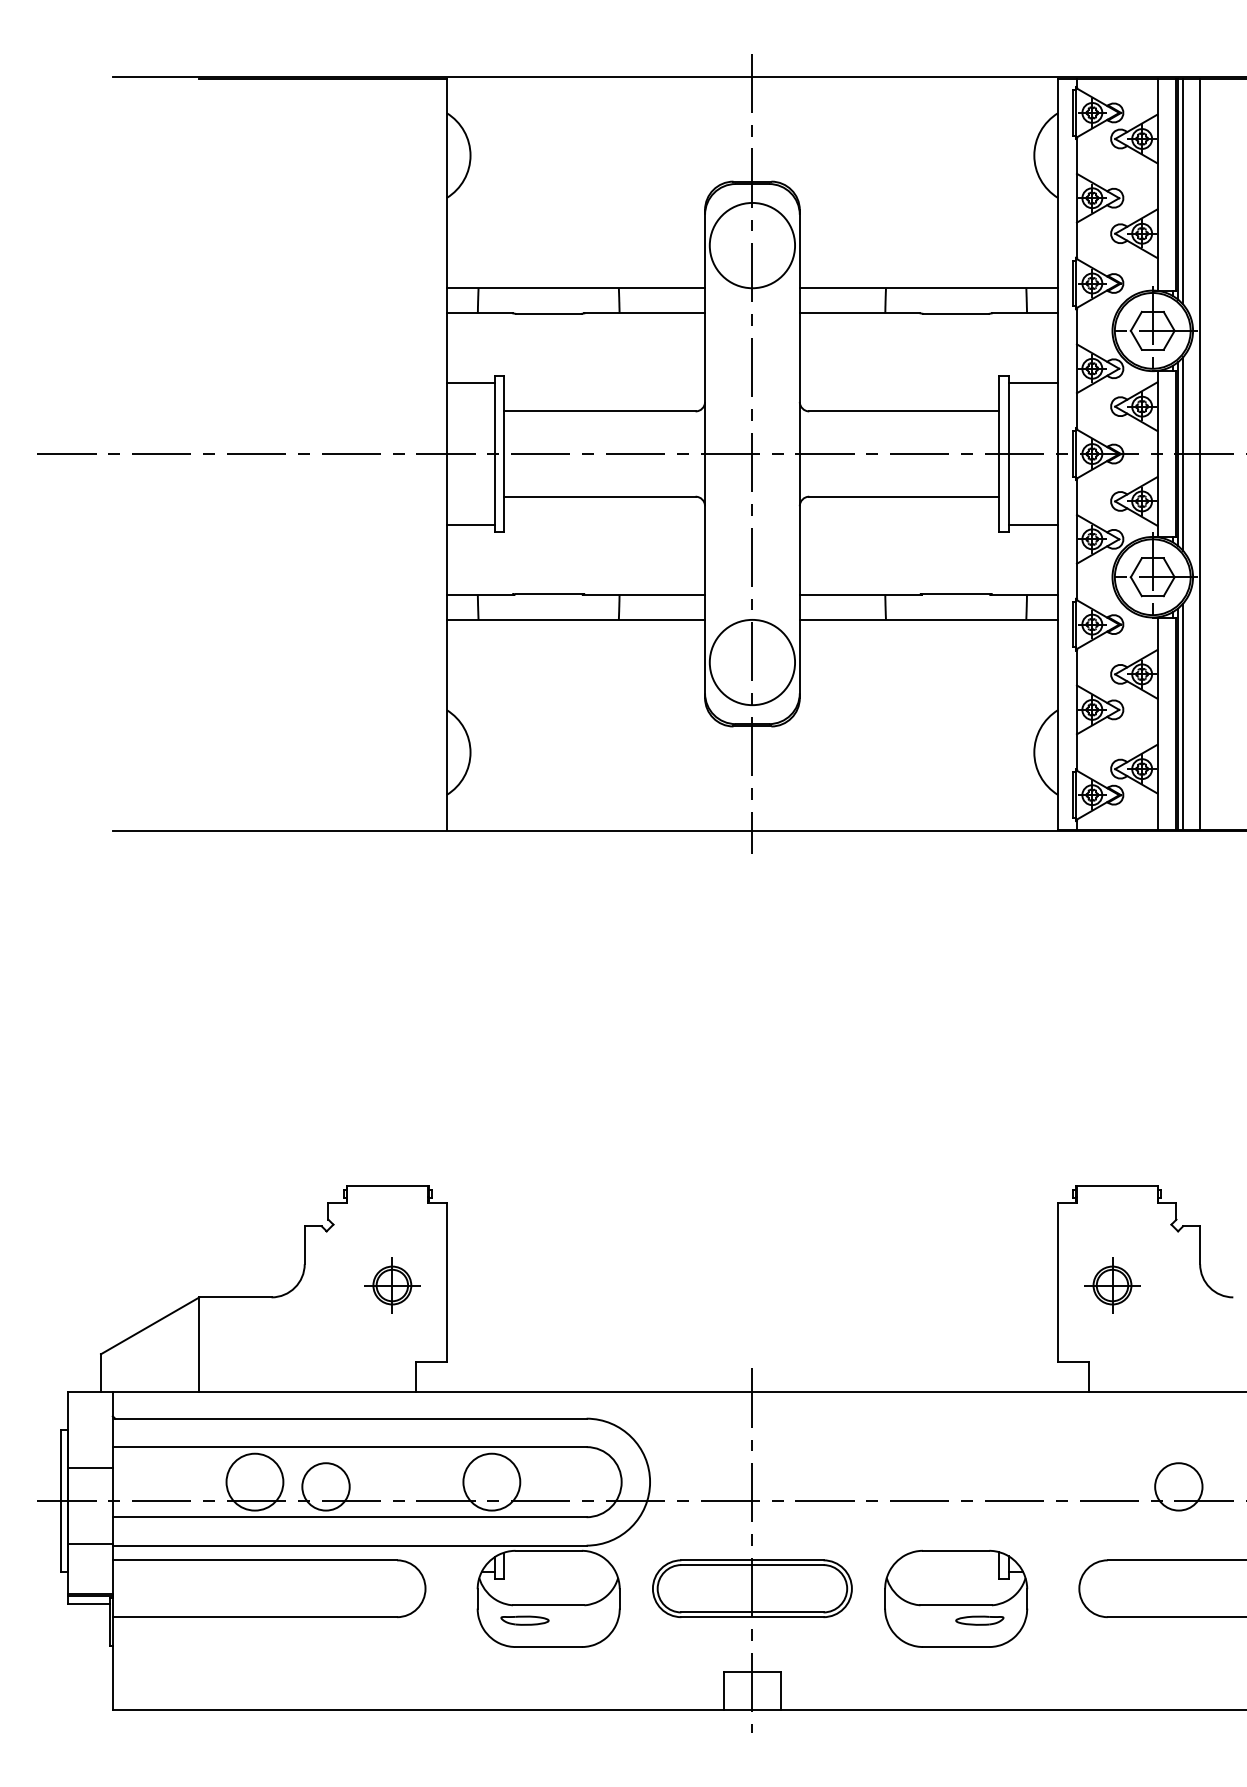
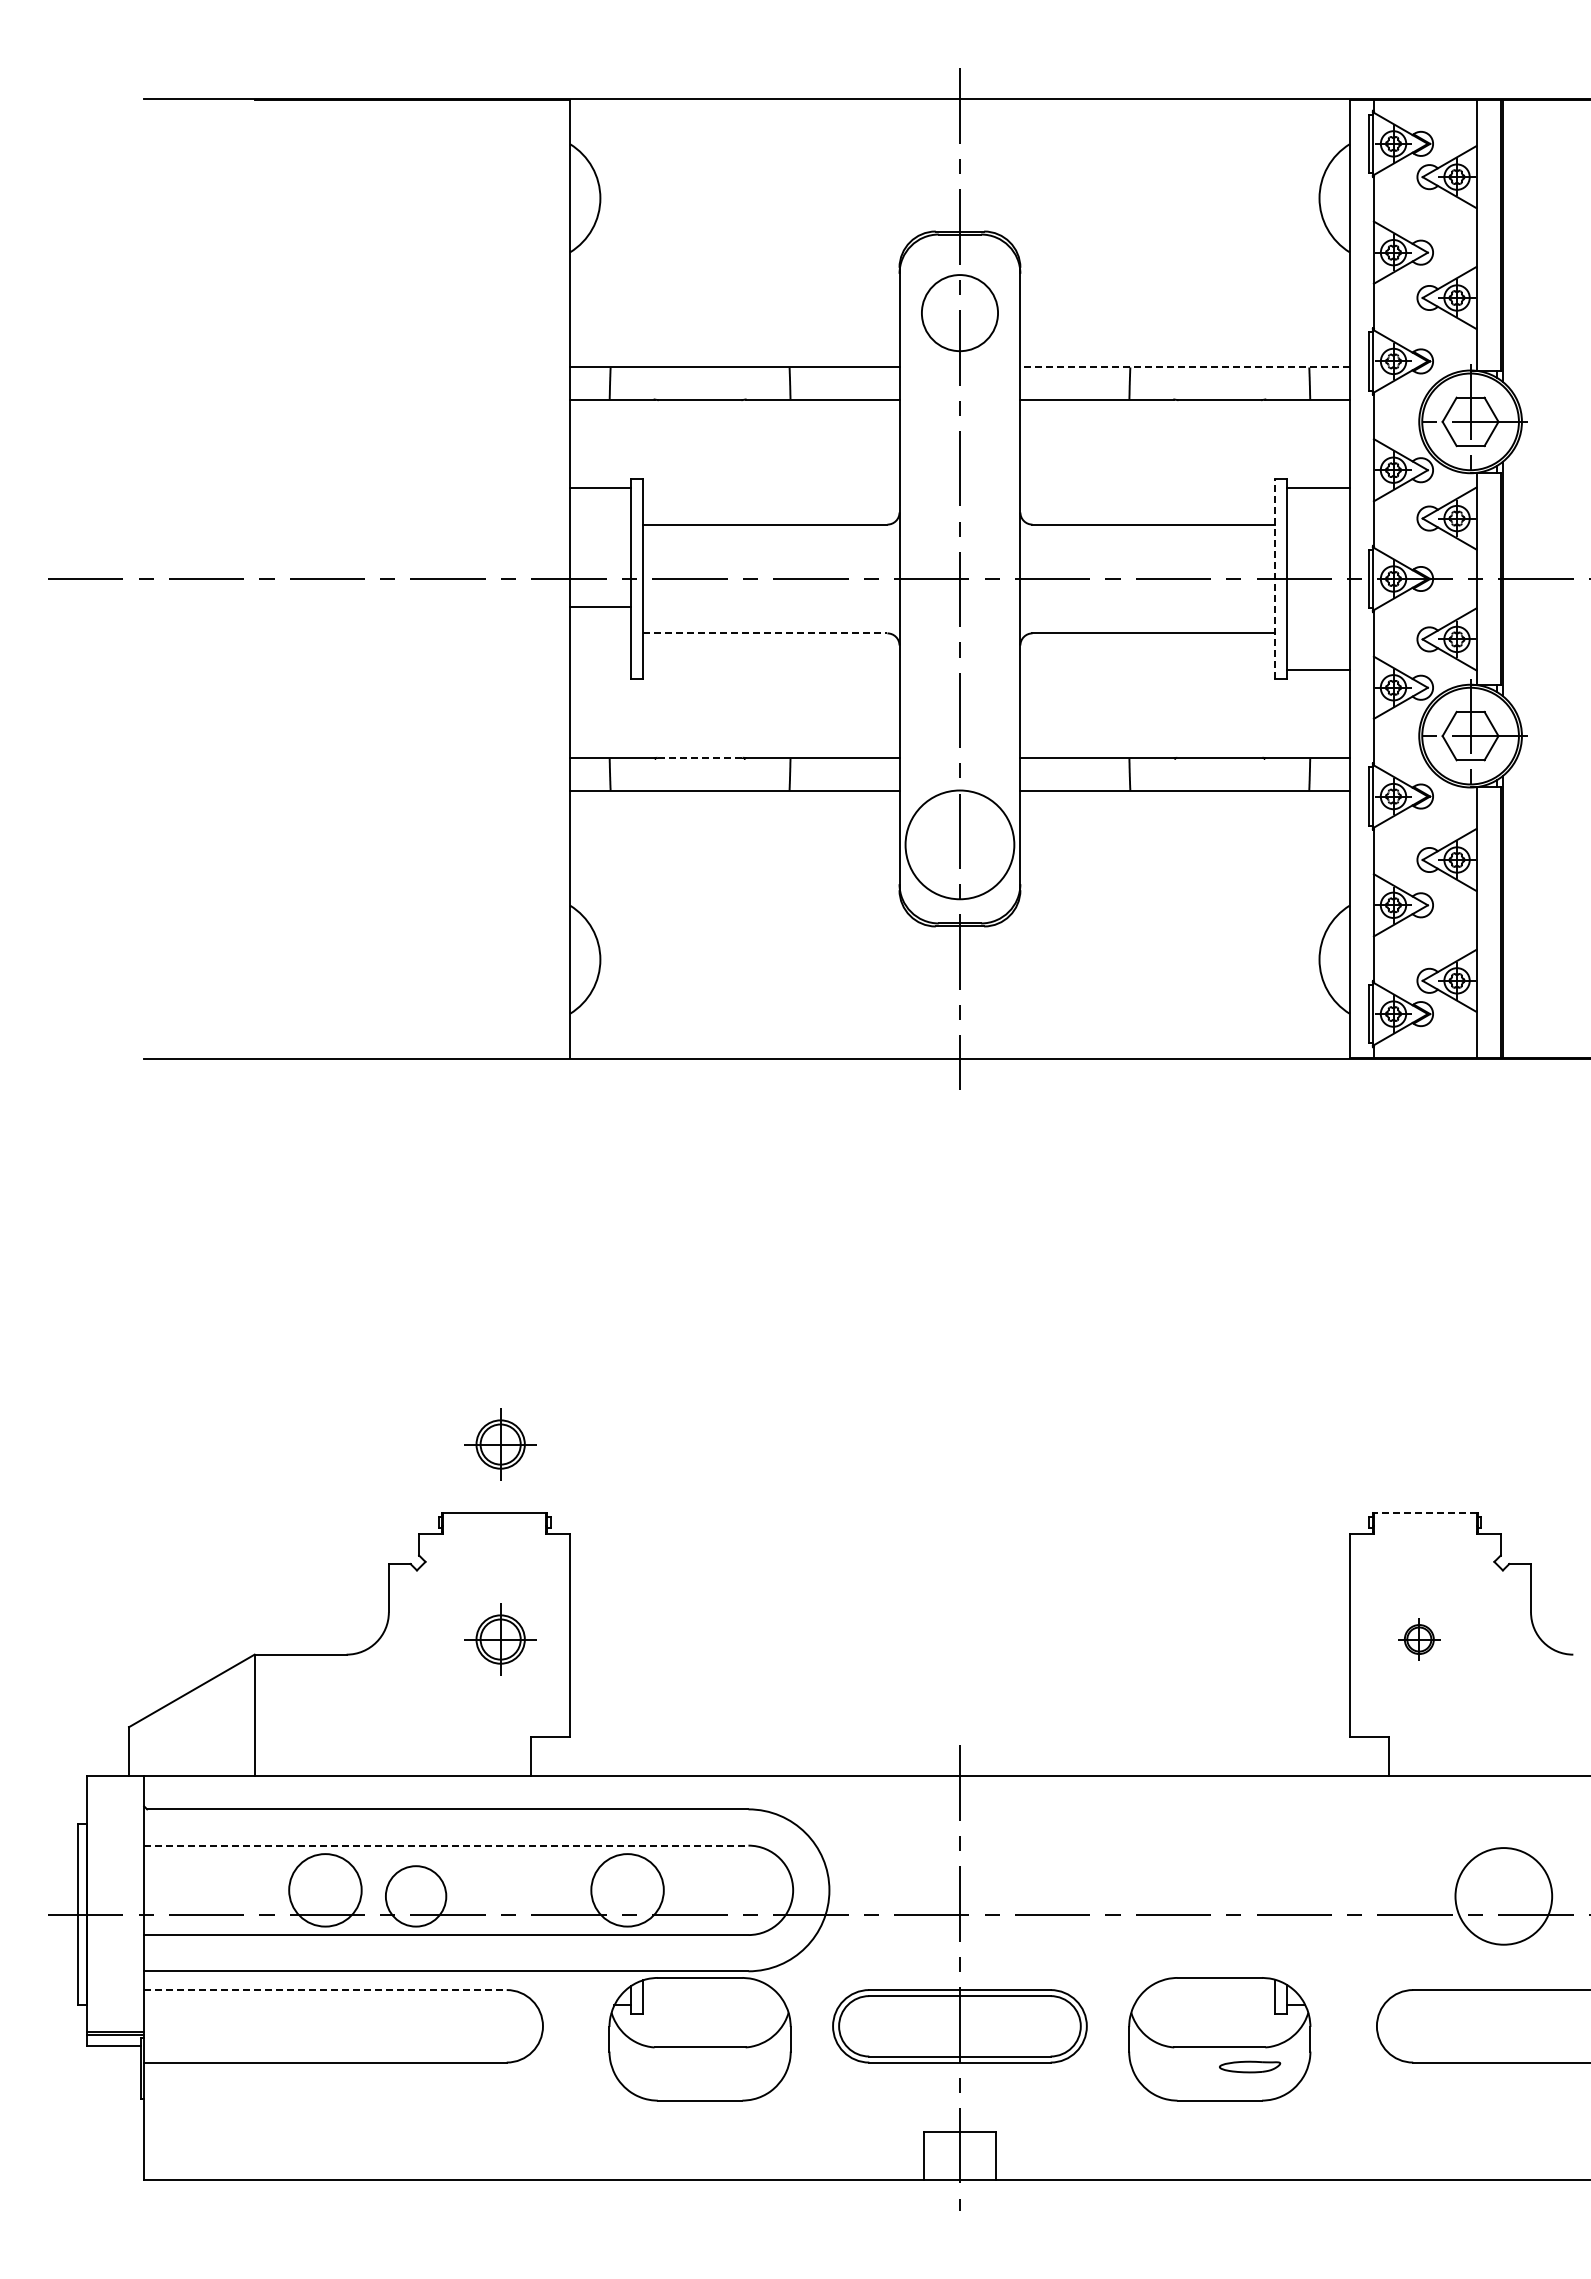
line: (1183, 191) -> (1509, 244), removed
circle: (752, 245) -> (959, 312), size x0.7
line: (929, 288) -> (1185, 367), solid -> dashed
line: (1183, 453) -> (1509, 578), removed
line: (1200, 453) -> (1531, 578), removed
line: (999, 454) -> (1274, 579), solid -> dashed
line: (599, 496) -> (765, 633), solid -> dashed
line: (470, 525) -> (600, 606), moved
line: (549, 594) -> (700, 757), solid -> dashed
line: (1183, 716) -> (1509, 913), removed
part: (392, 1132) -> (500, 1444), added
line: (1116, 1185) -> (1424, 1512), solid -> dashed
part: (1112, 1285) -> (1419, 1639), size x0.6
line: (349, 1447) -> (446, 1845), solid -> dashed
line: (90, 1468) -> (115, 1872), removed
circle: (1178, 1486) -> (1503, 1896), size x1.6
line: (90, 1543) -> (115, 1968), removed
line: (255, 1560) -> (325, 1990), solid -> dashed
part: (524, 1620) -> (669, 2066), removed

